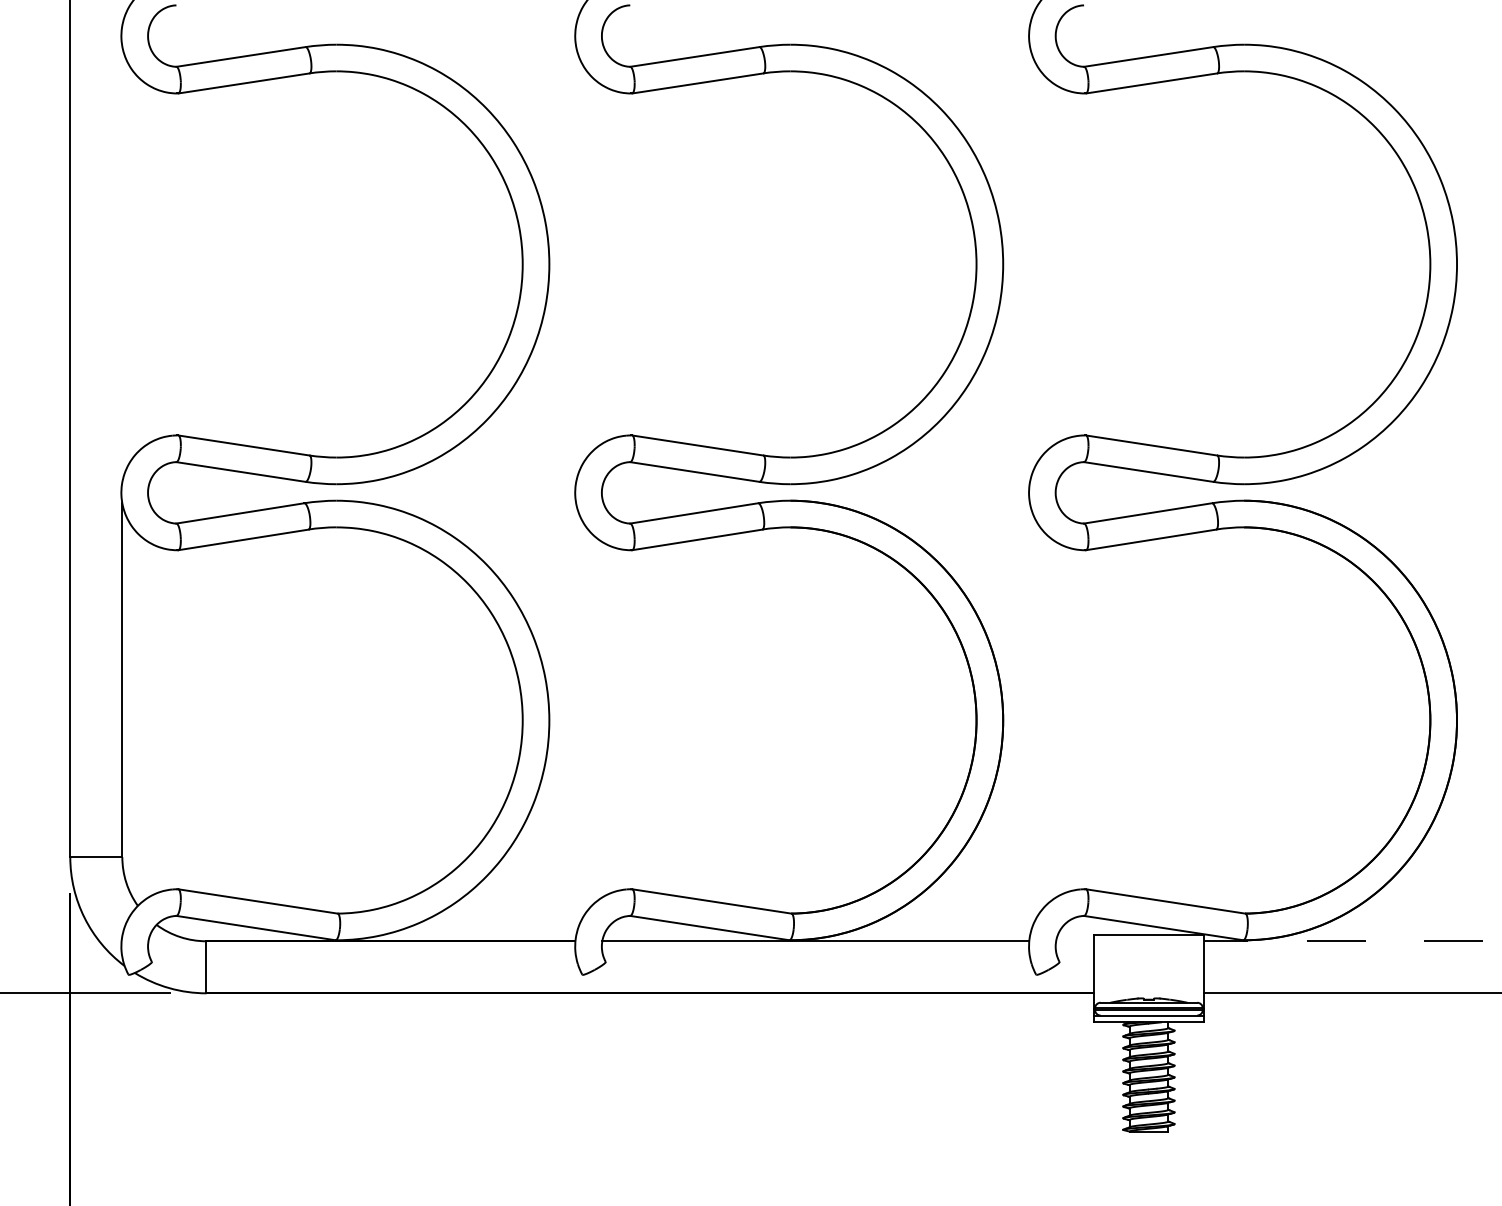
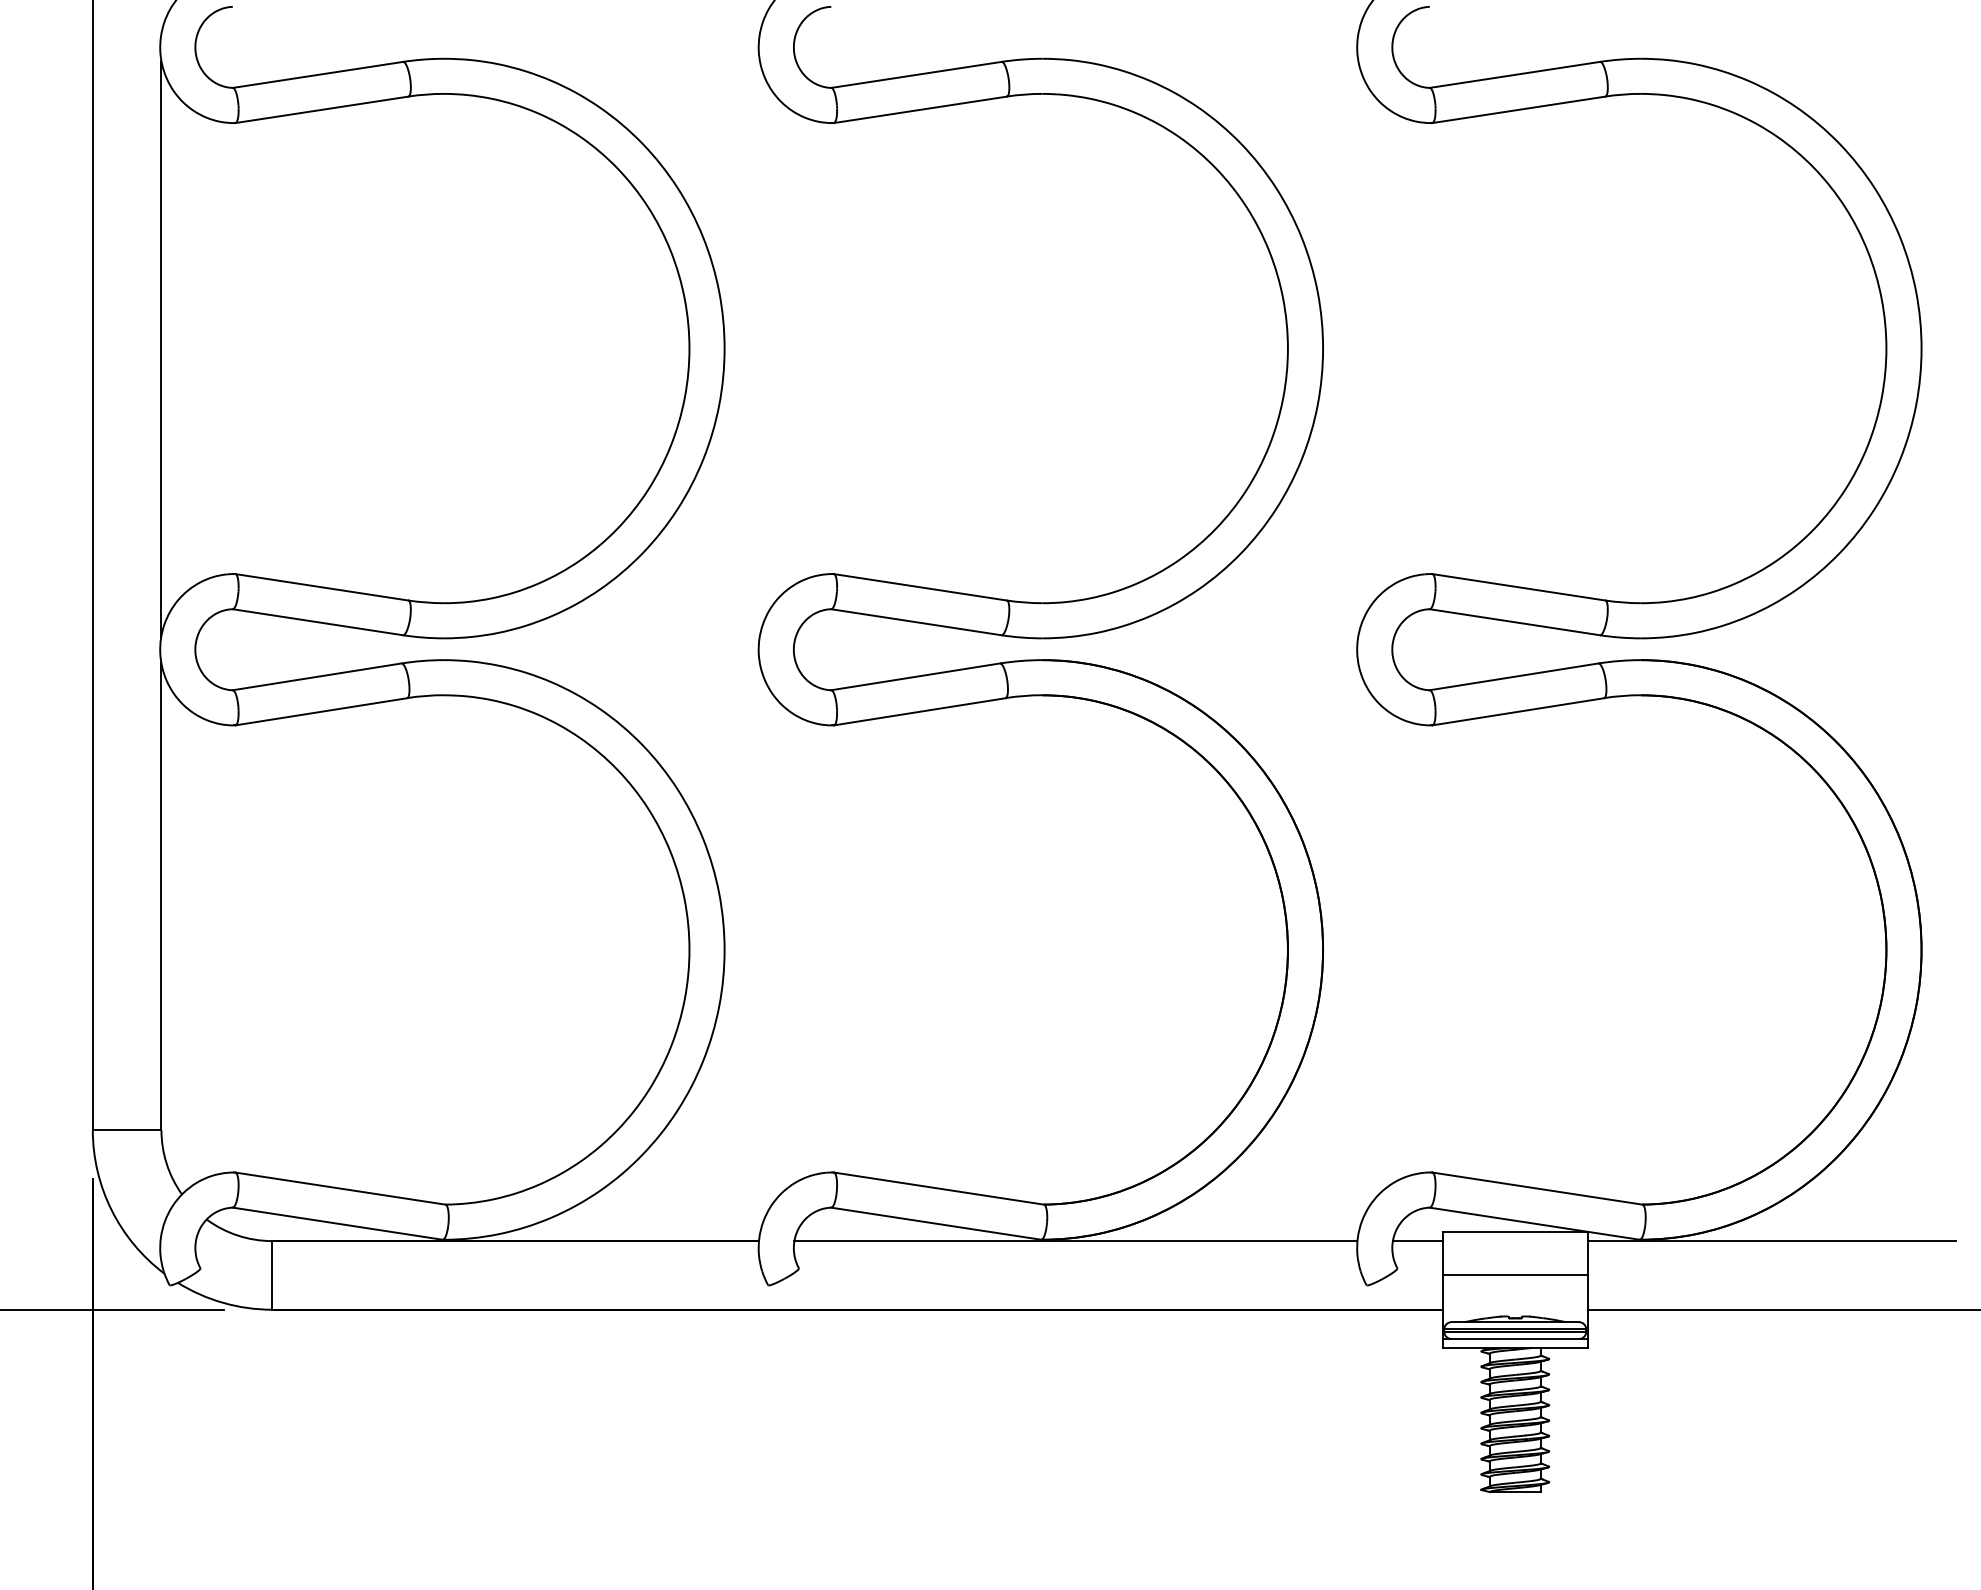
line: (122, 264) -> (161, 348), added
line: (1074, 941) -> (1417, 1241), added
line: (1343, 941) -> (1771, 1241), dashed -> solid
line: (1148, 967) -> (1514, 1275), added

